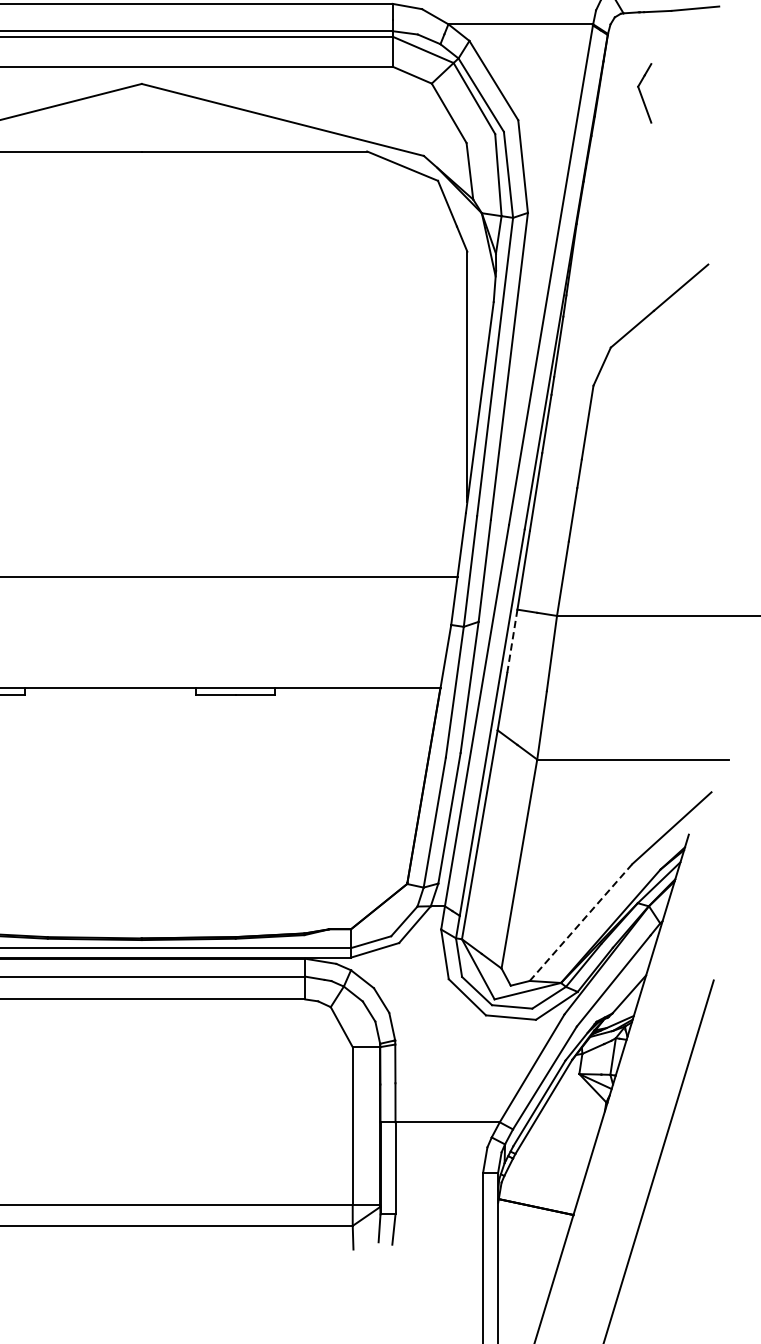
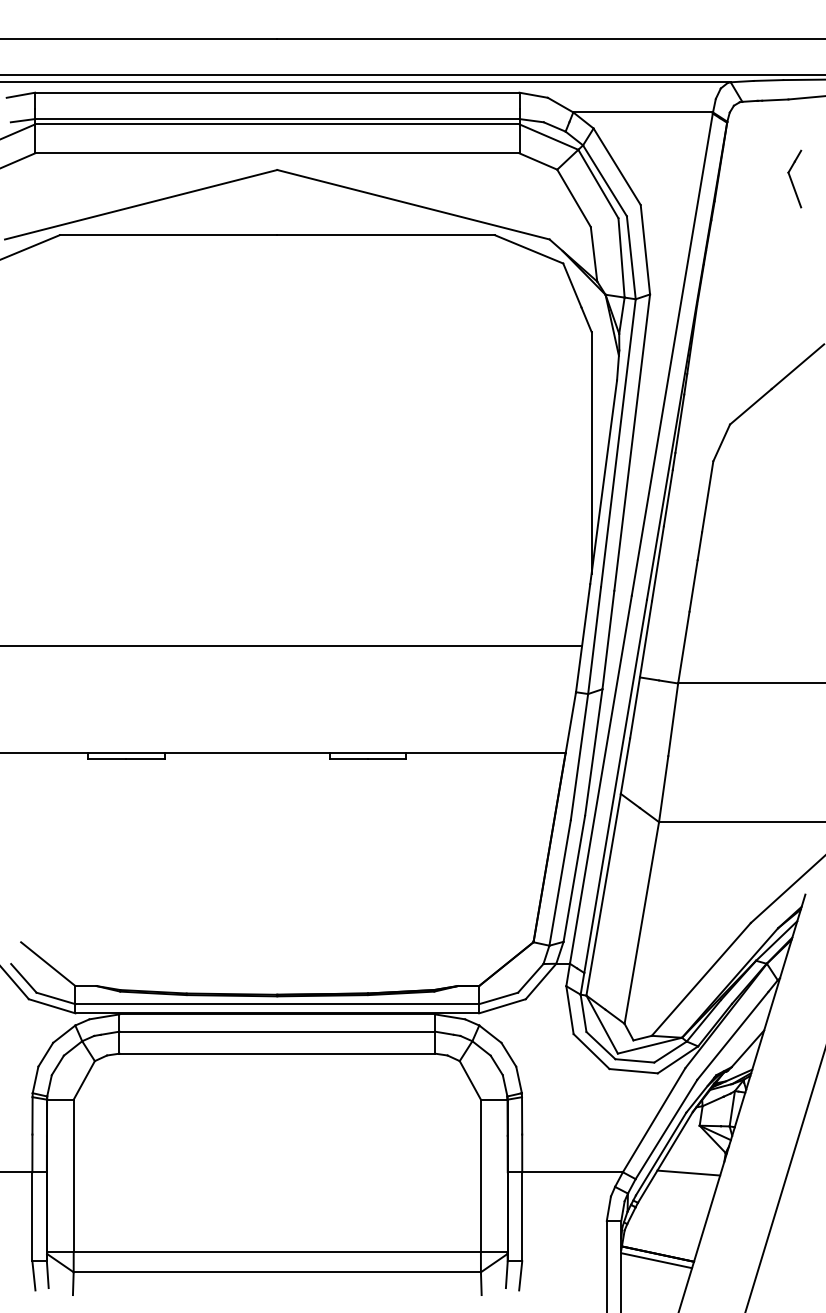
part: (644, 92) -> (794, 178), moved
line: (512, 640) -> (635, 707), dashed -> solid
line: (581, 922) -> (701, 979), dashed -> solid
line: (567, 1122) -> (688, 1172), added
line: (534, 1213) -> (656, 1260), added

